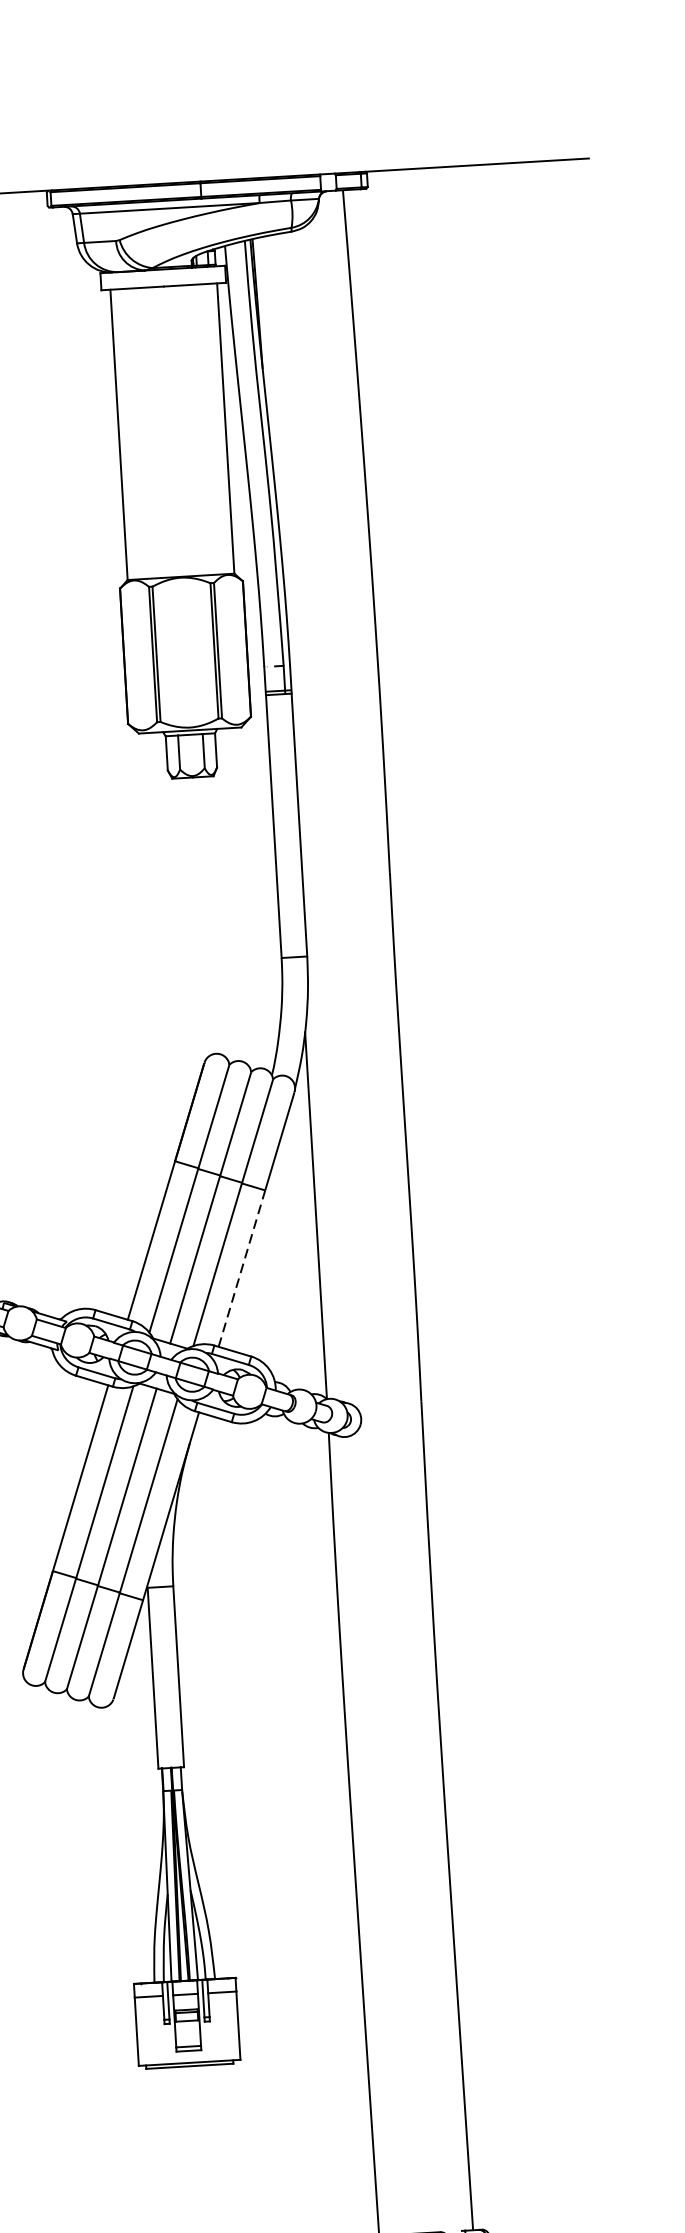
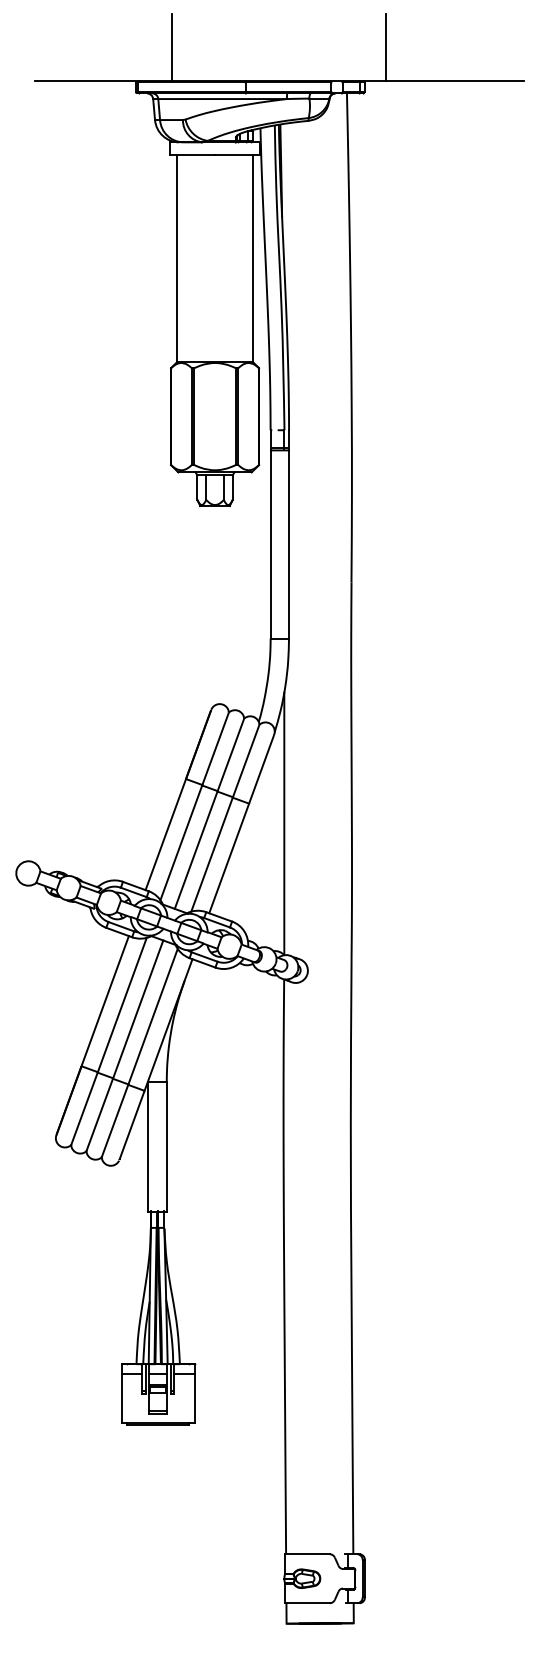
line: (394, 122) -> (386, 47), added
line: (95, 140) -> (172, 47), added
line: (242, 1268) -> (229, 858), dashed -> solid

